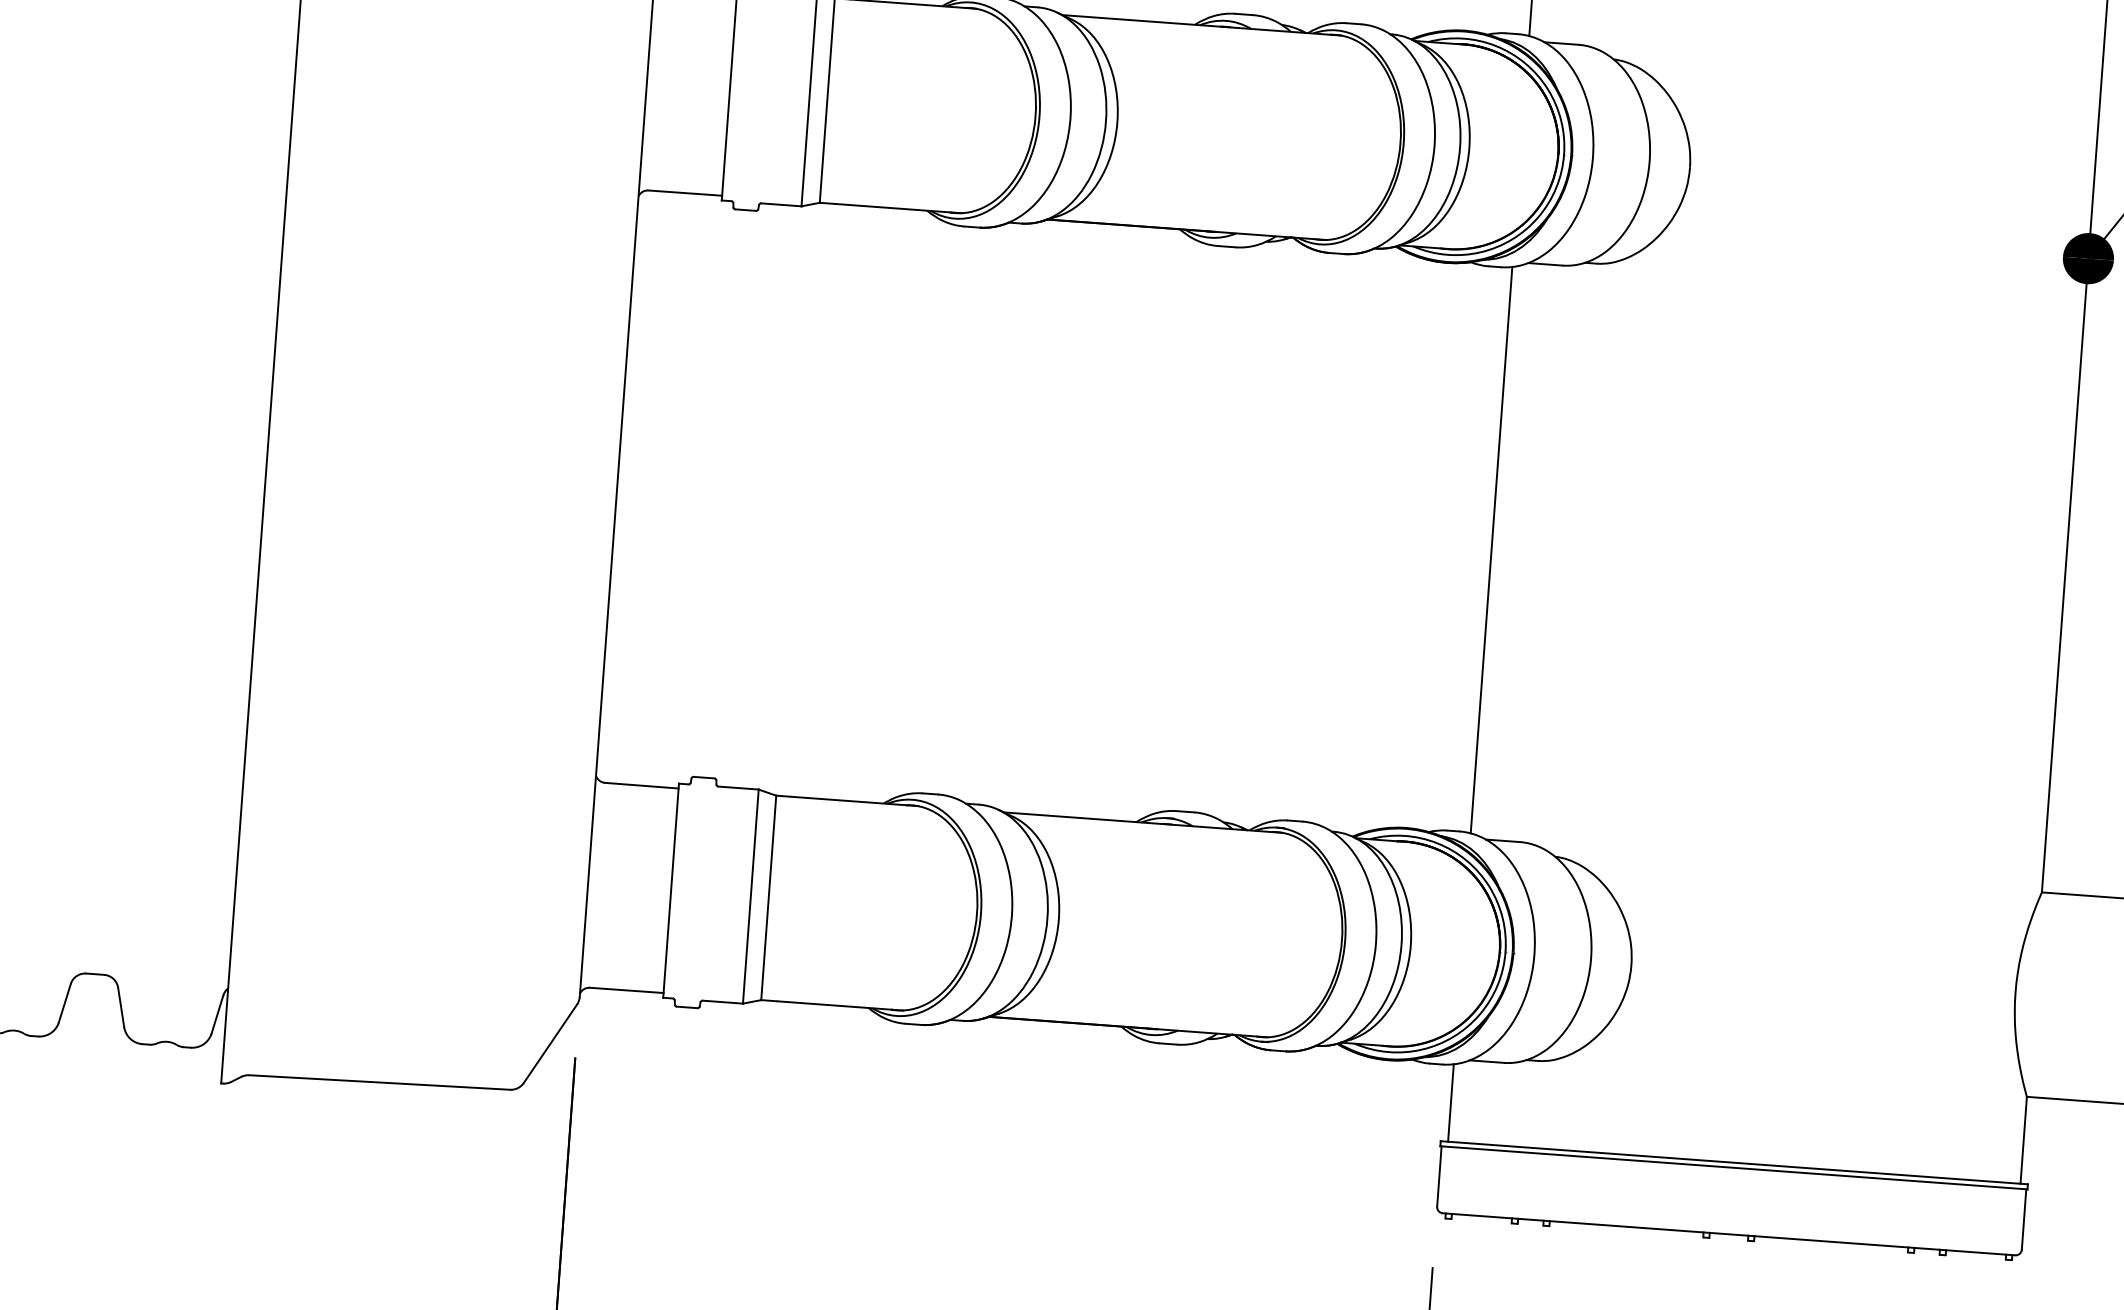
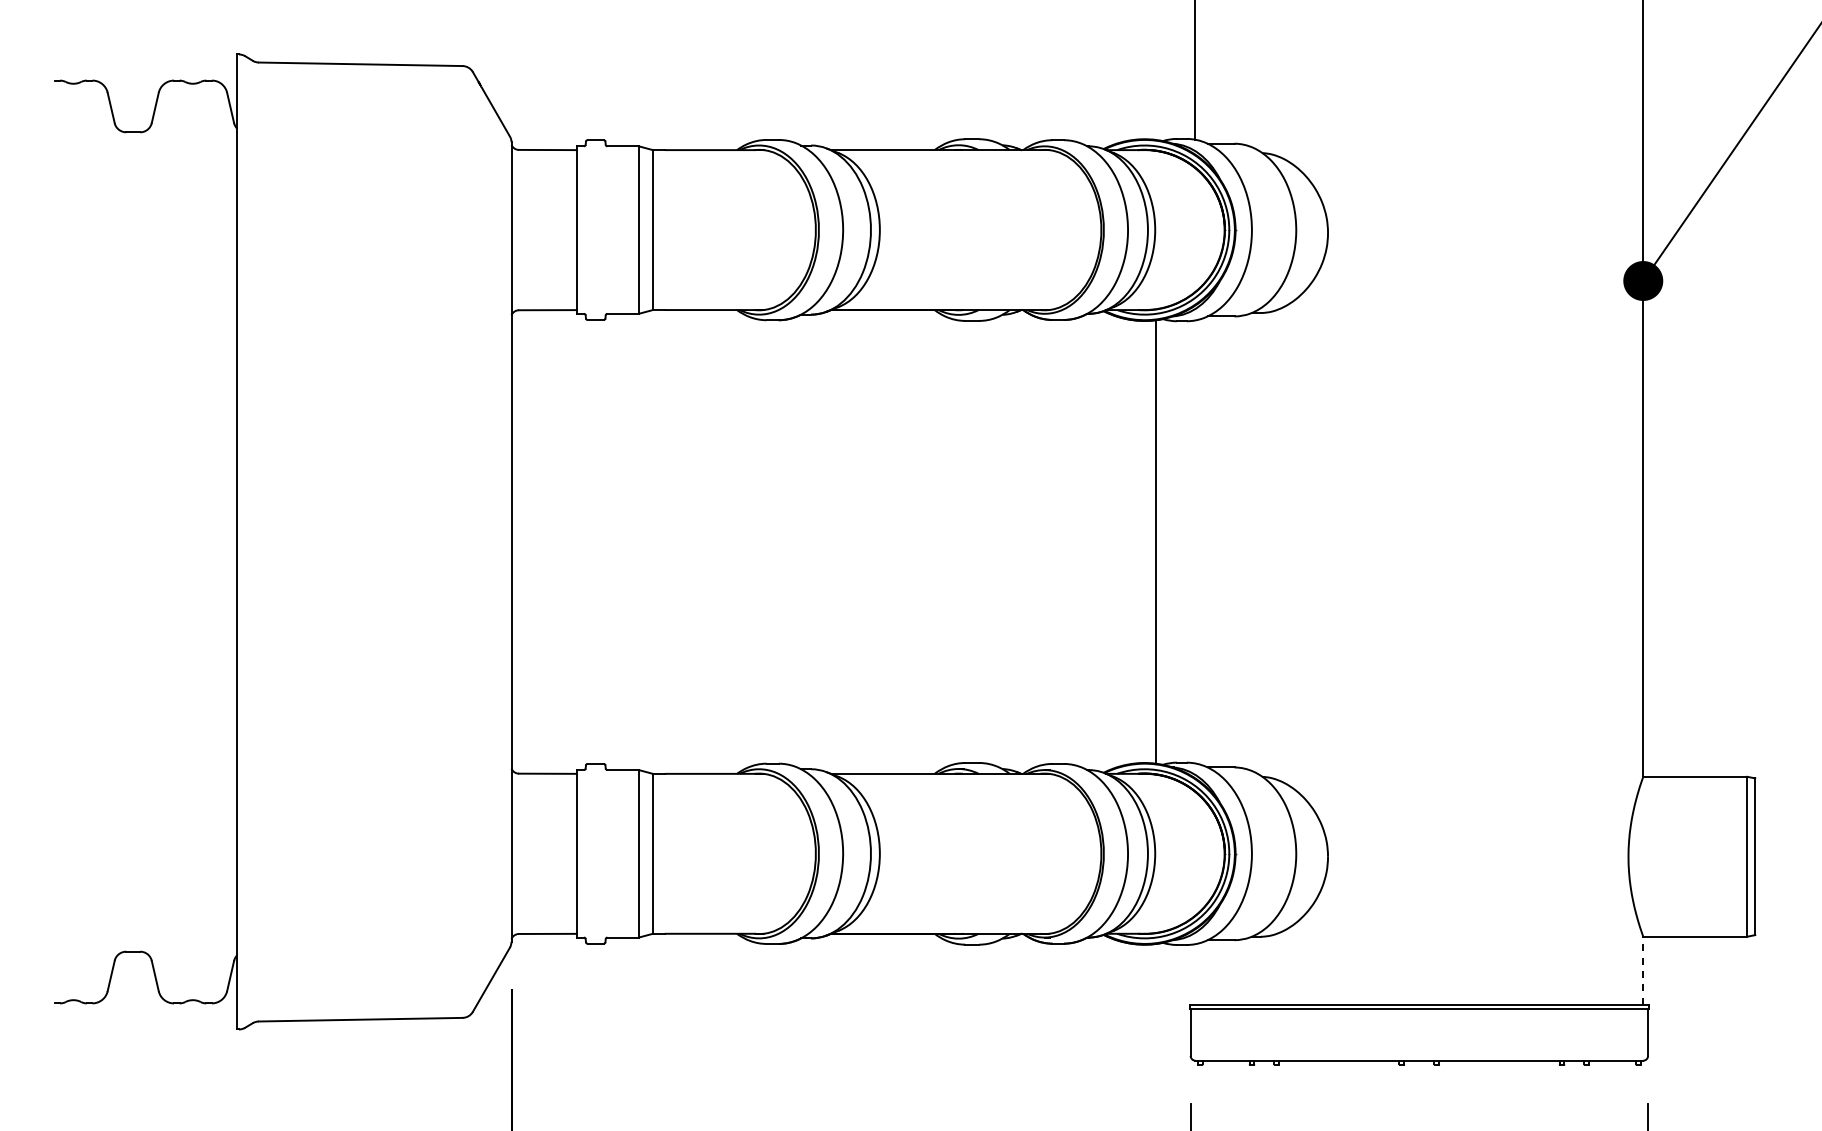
line: (1491, 549) -> (1156, 541), moved
line: (1450, 1103) -> (1195, 974), removed
line: (2024, 1140) -> (1643, 970), solid -> dashed

